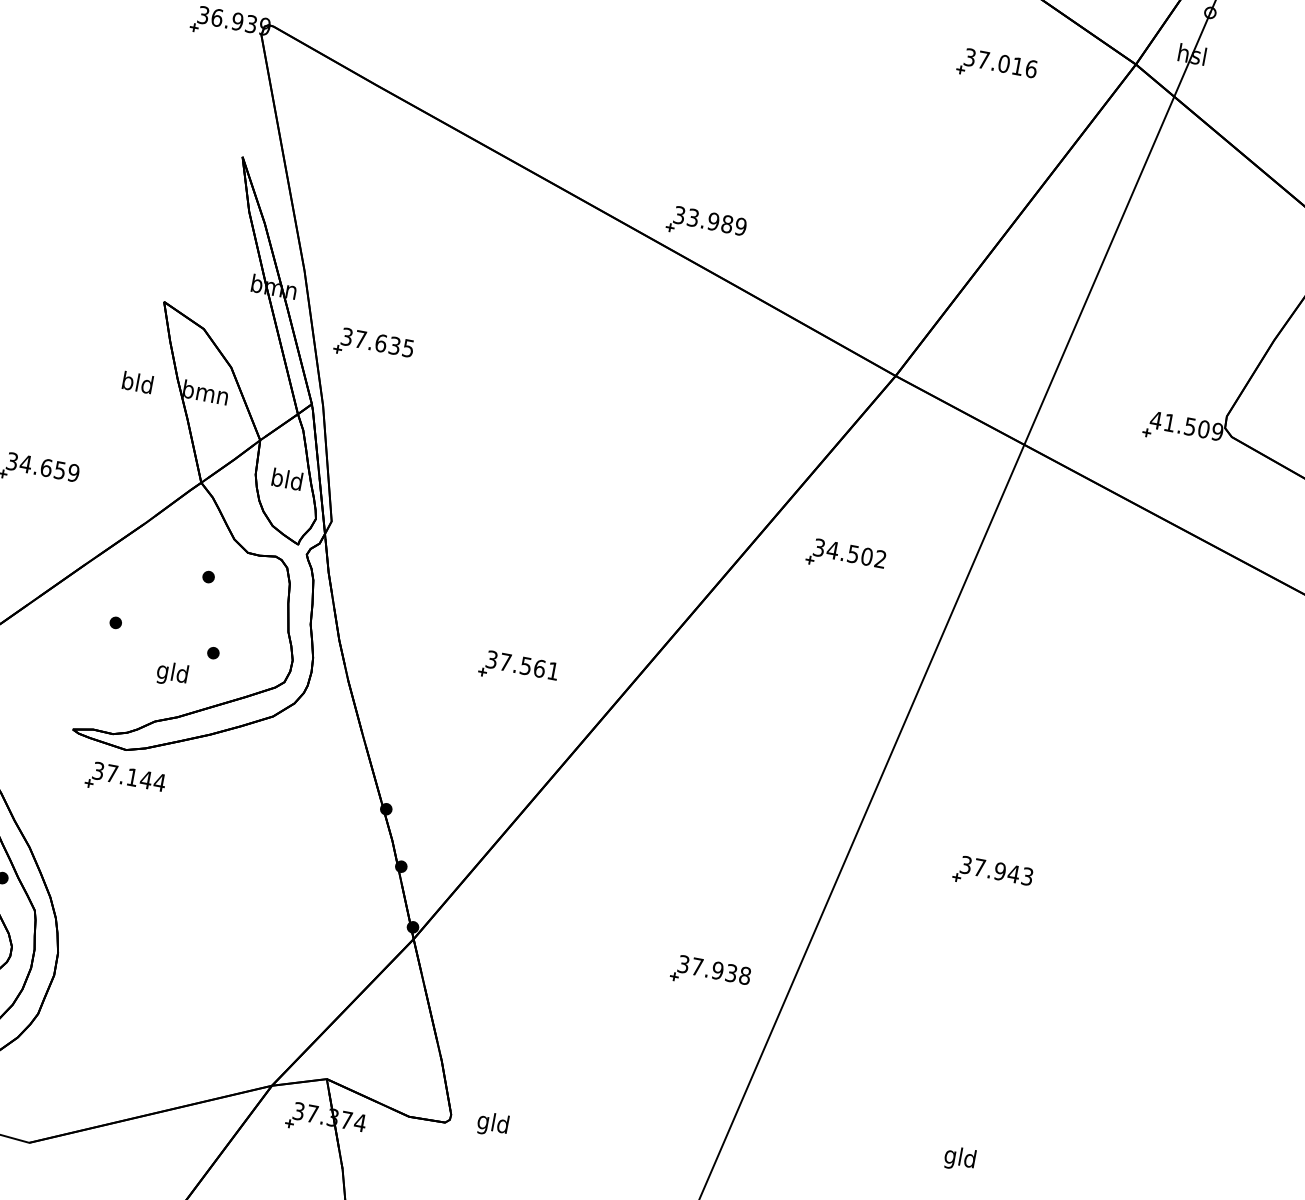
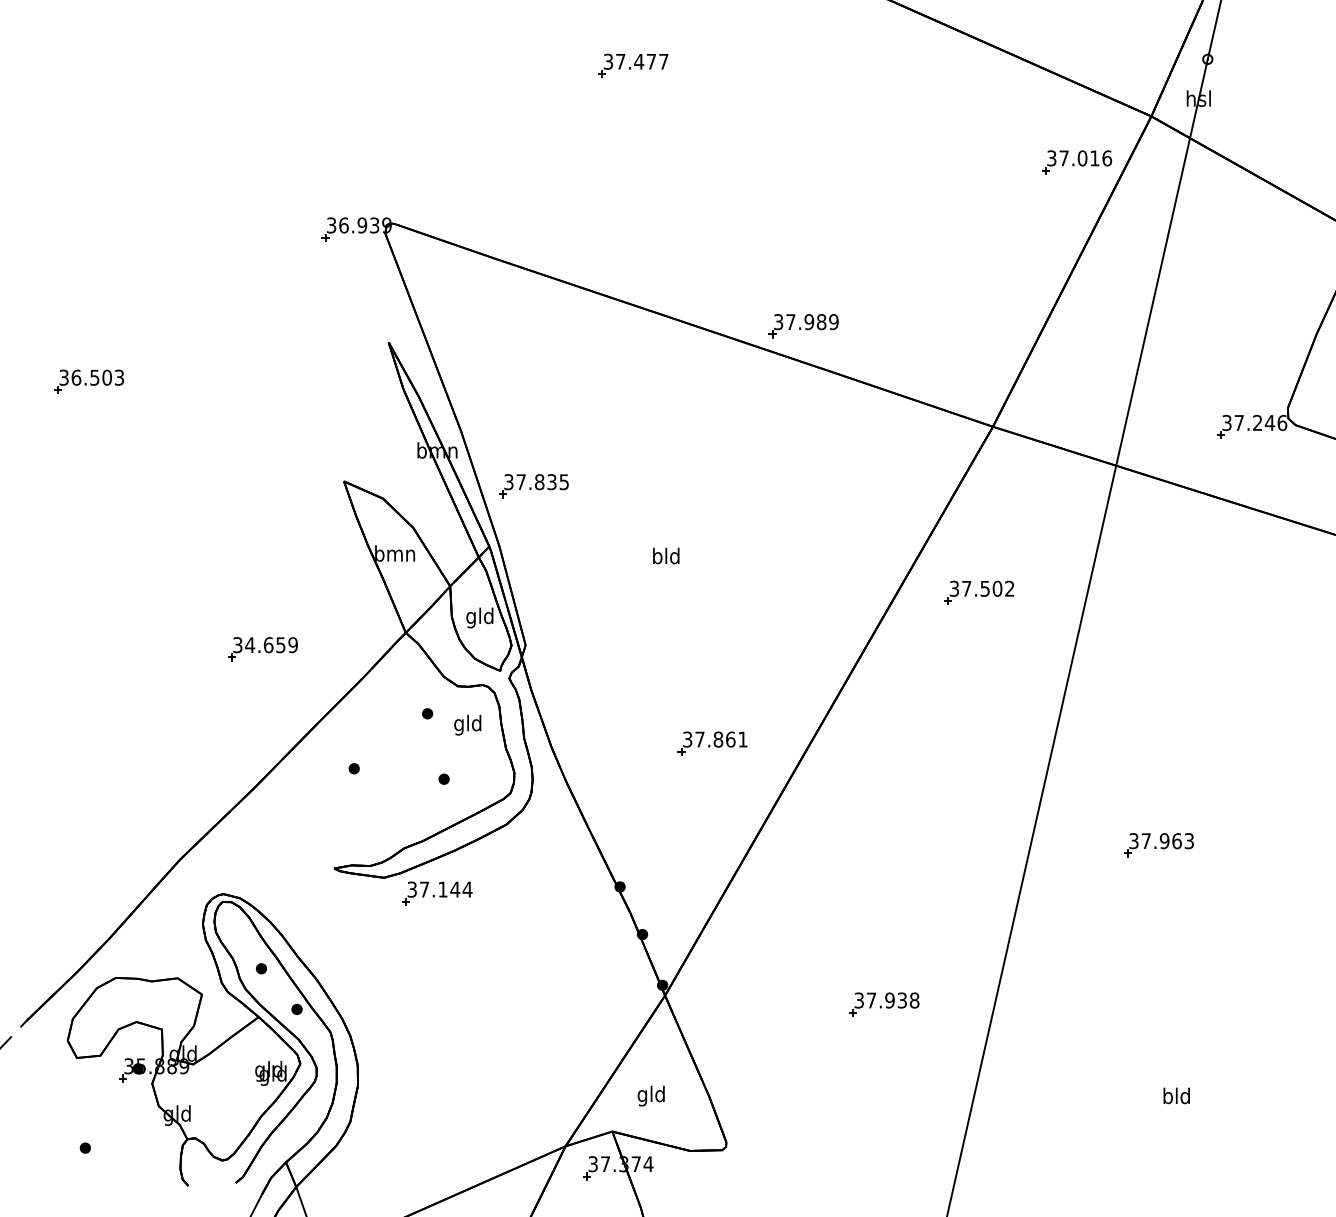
part: (997, 67) -> (1077, 162), moved
text: (692, 218) -> (790, 322), 33.989 -> 37.989
text: (380, 343) -> (539, 482), 37.635 -> 37.835
text: (138, 382) -> (666, 555), moved
text: (1186, 425) -> (1254, 422), 41.509 -> 37.246
text: (277, 479) -> (471, 617), bld -> gld
text: (832, 549) -> (966, 588), 34.502 -> 37.502
text: (526, 666) -> (718, 739), 37.561 -> 37.861
text: (172, 673) -> (467, 724), moved
part: (125, 780) -> (437, 893), moved
text: (1013, 874) -> (1176, 841), 37.943 -> 37.963
part: (710, 973) -> (884, 1004), moved
text: (492, 1123) -> (650, 1095), moved
text: (950, 1156) -> (1167, 1097), gld -> bld

